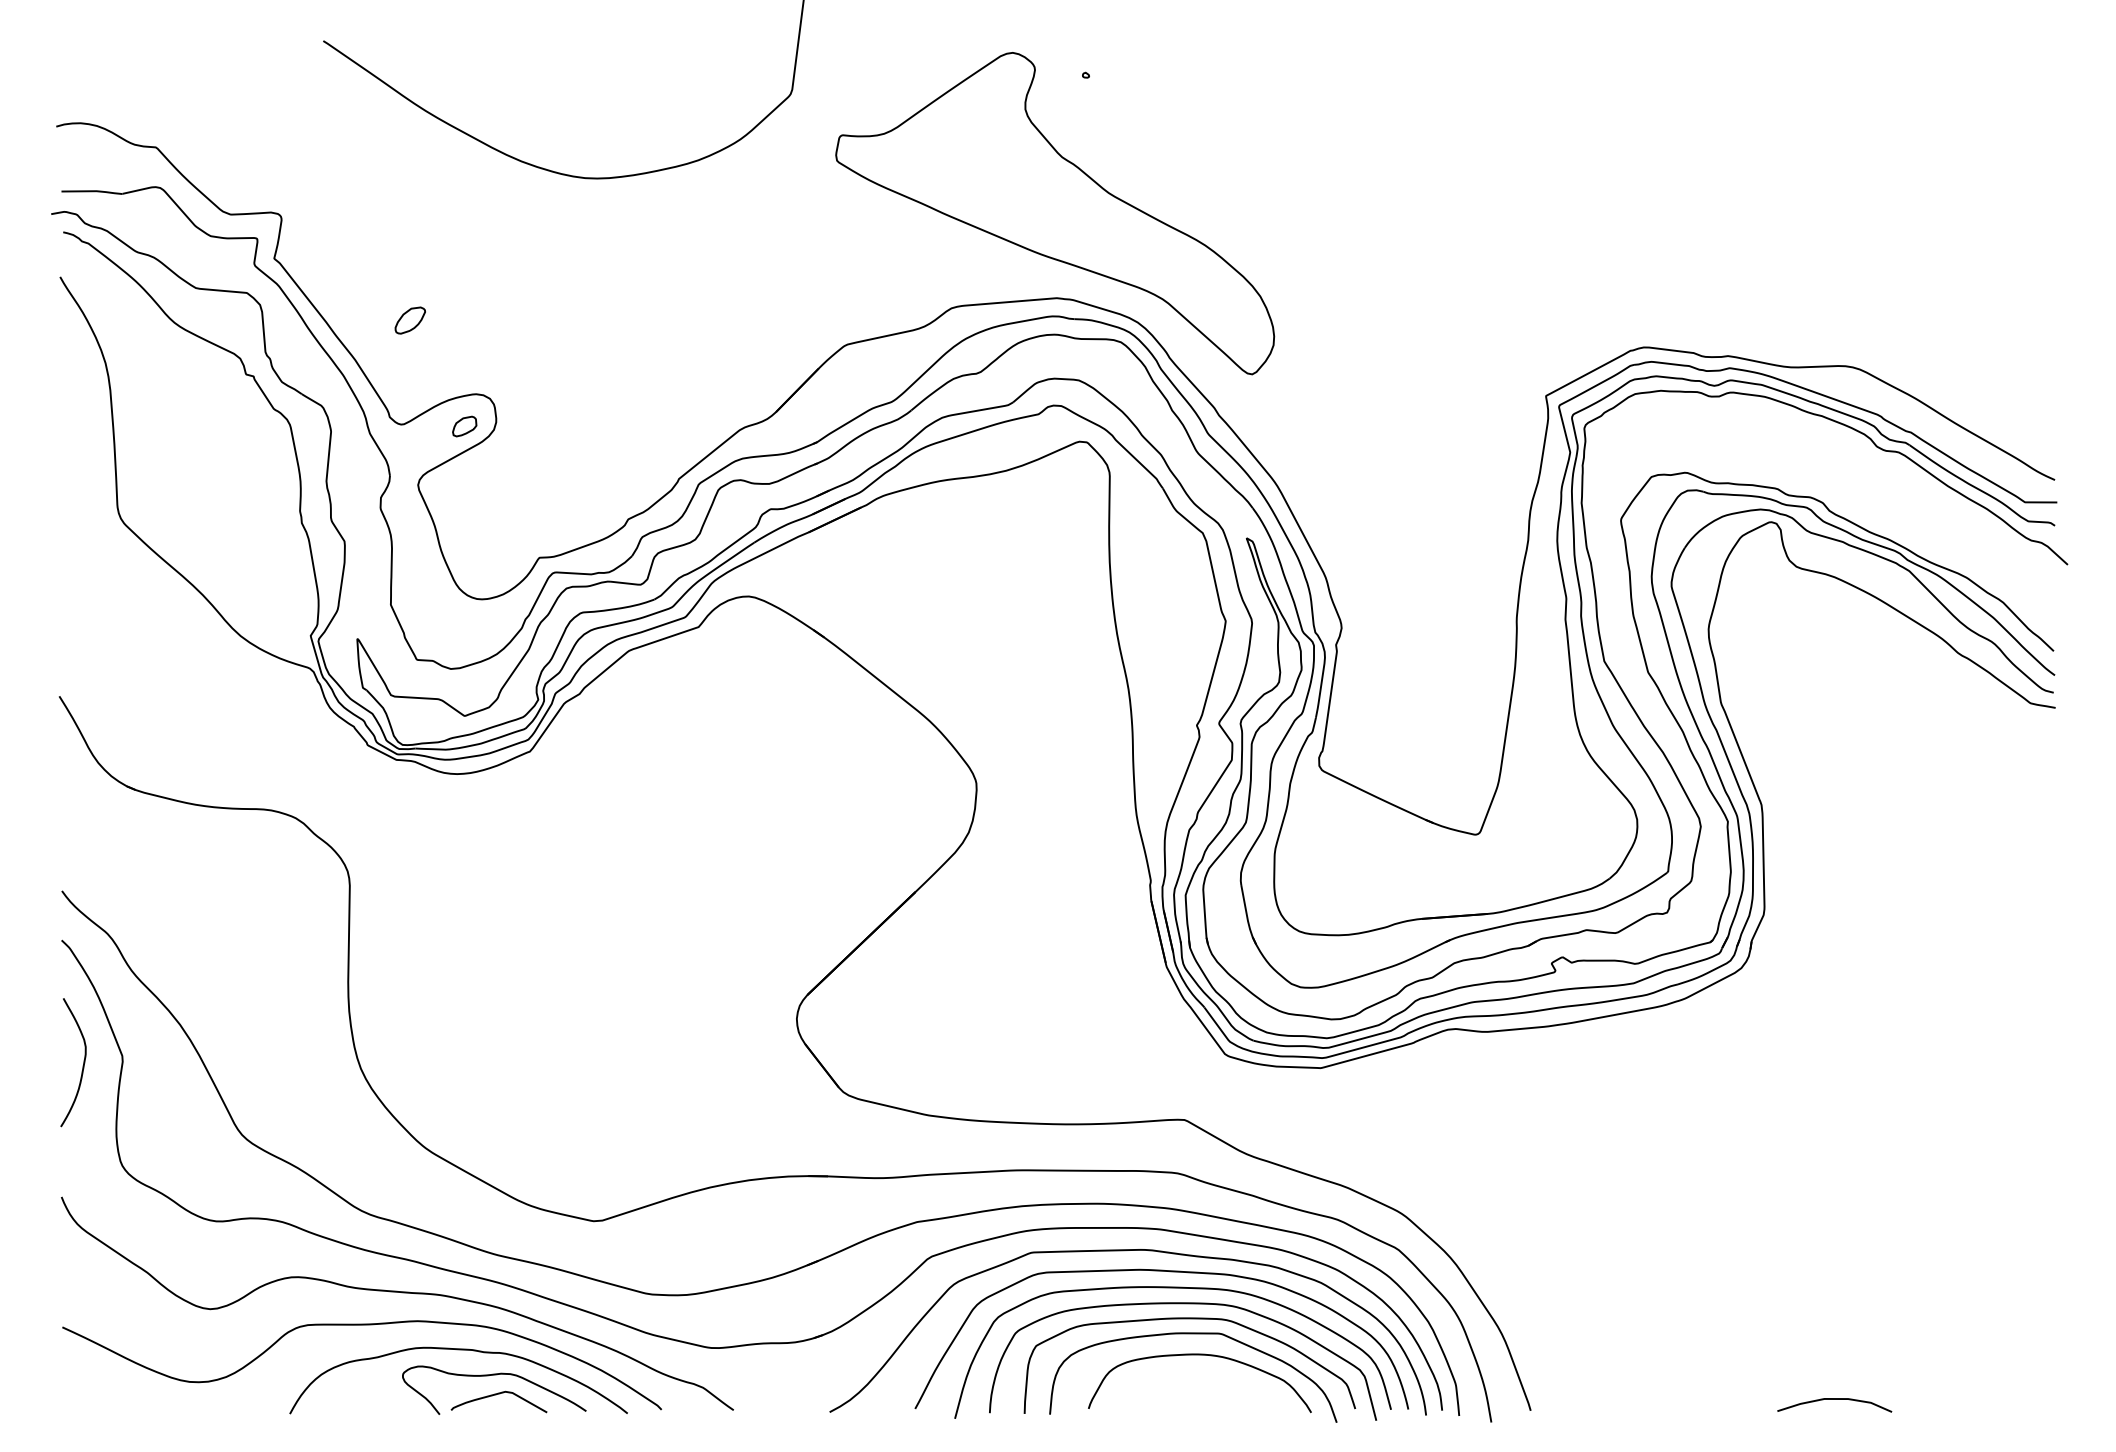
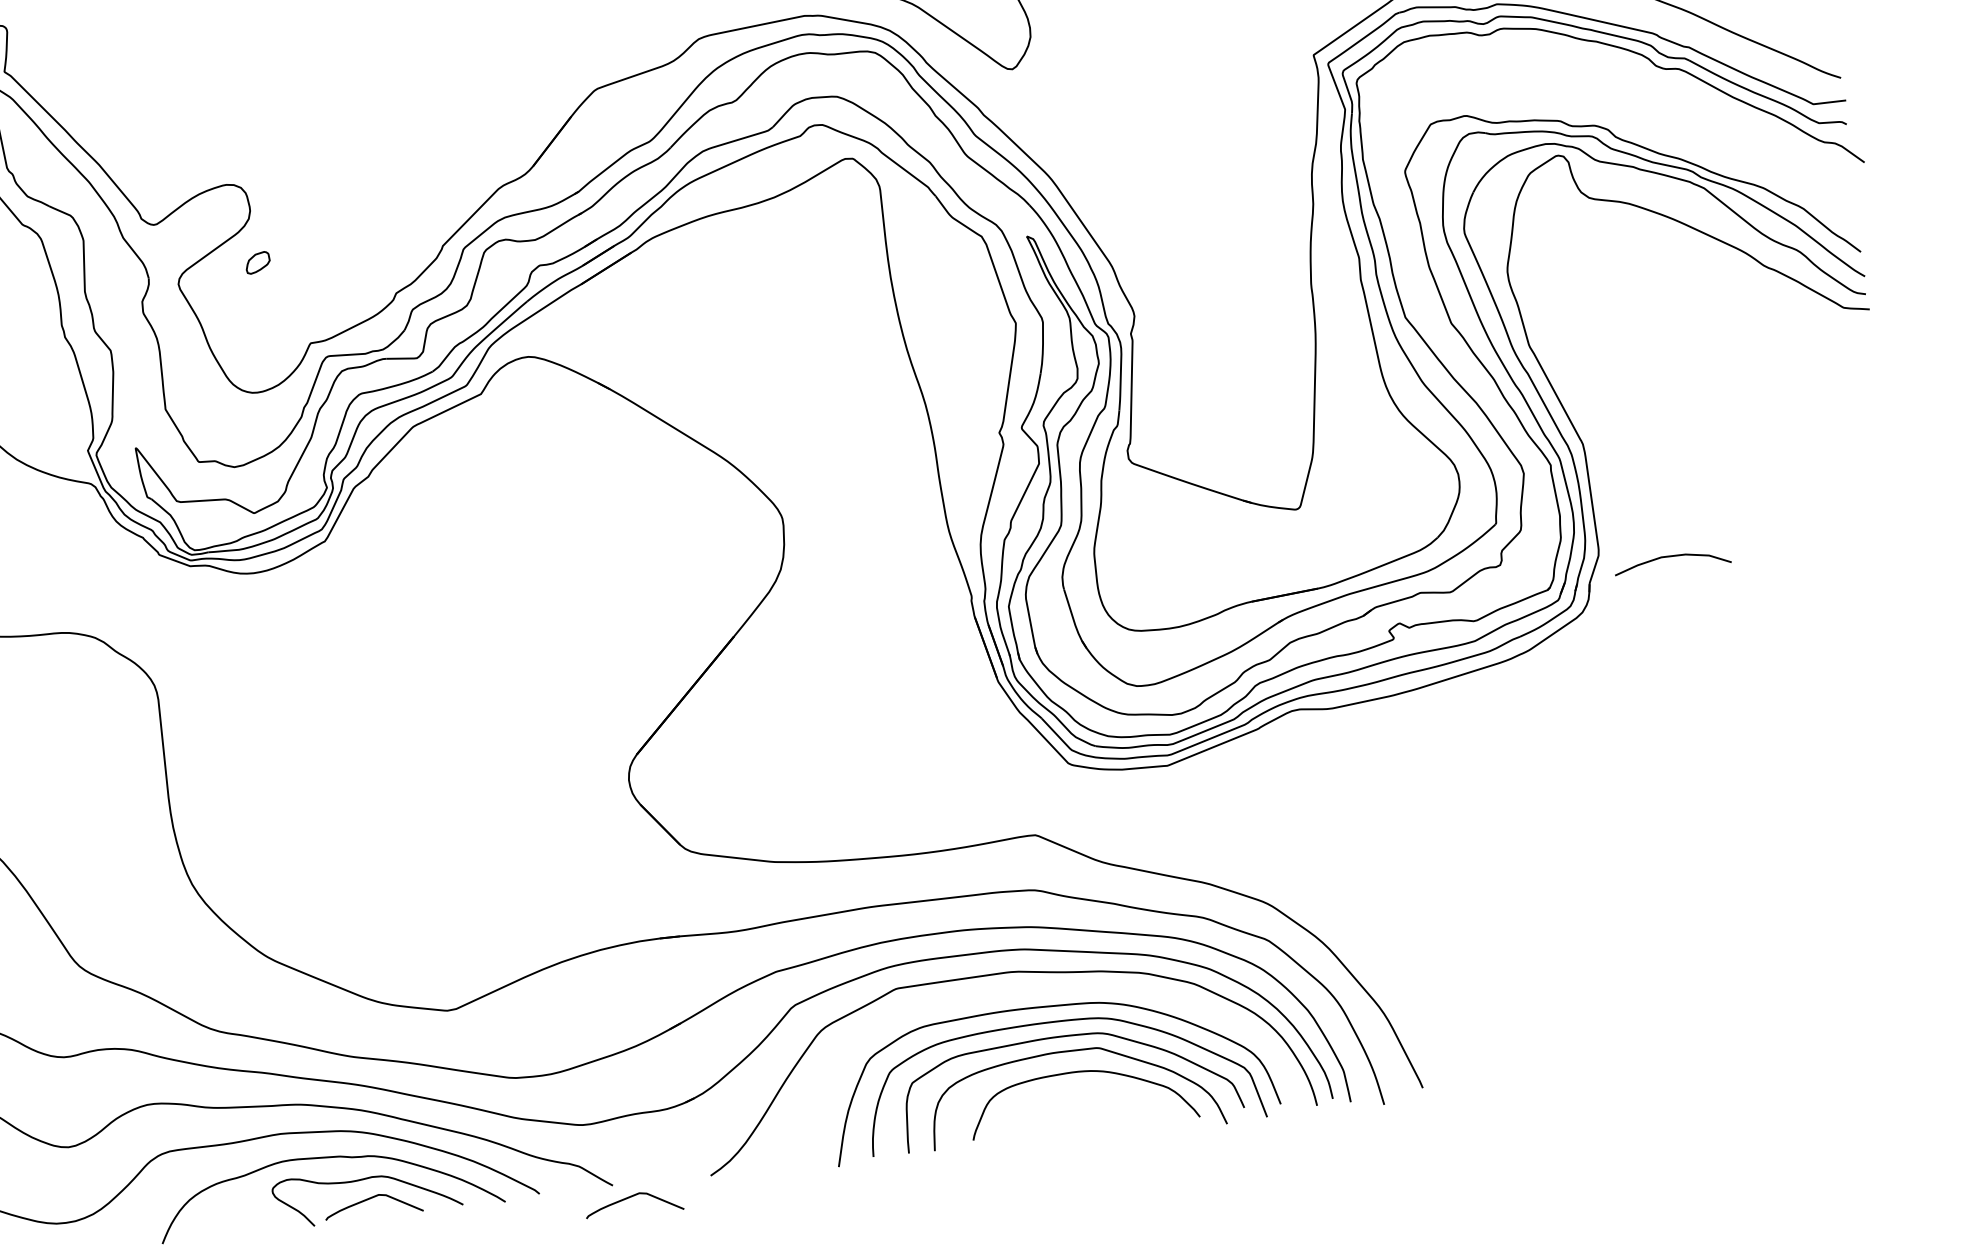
part: (409, 320) -> (149, 118), removed
part: (464, 426) -> (257, 262), moved
curve: (1170, 1272) -> (1039, 991), removed
curve: (1834, 1399) -> (1671, 556), moved
curve: (749, 1424) -> (630, 1198), added

